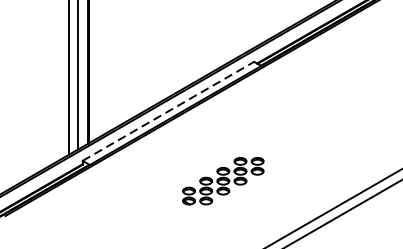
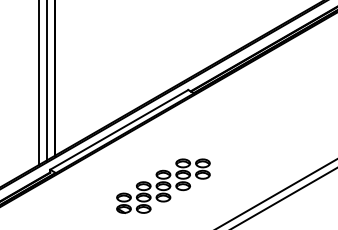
line: (168, 110) -> (119, 129), dashed -> solid
part: (223, 180) -> (163, 185), size x1.43

